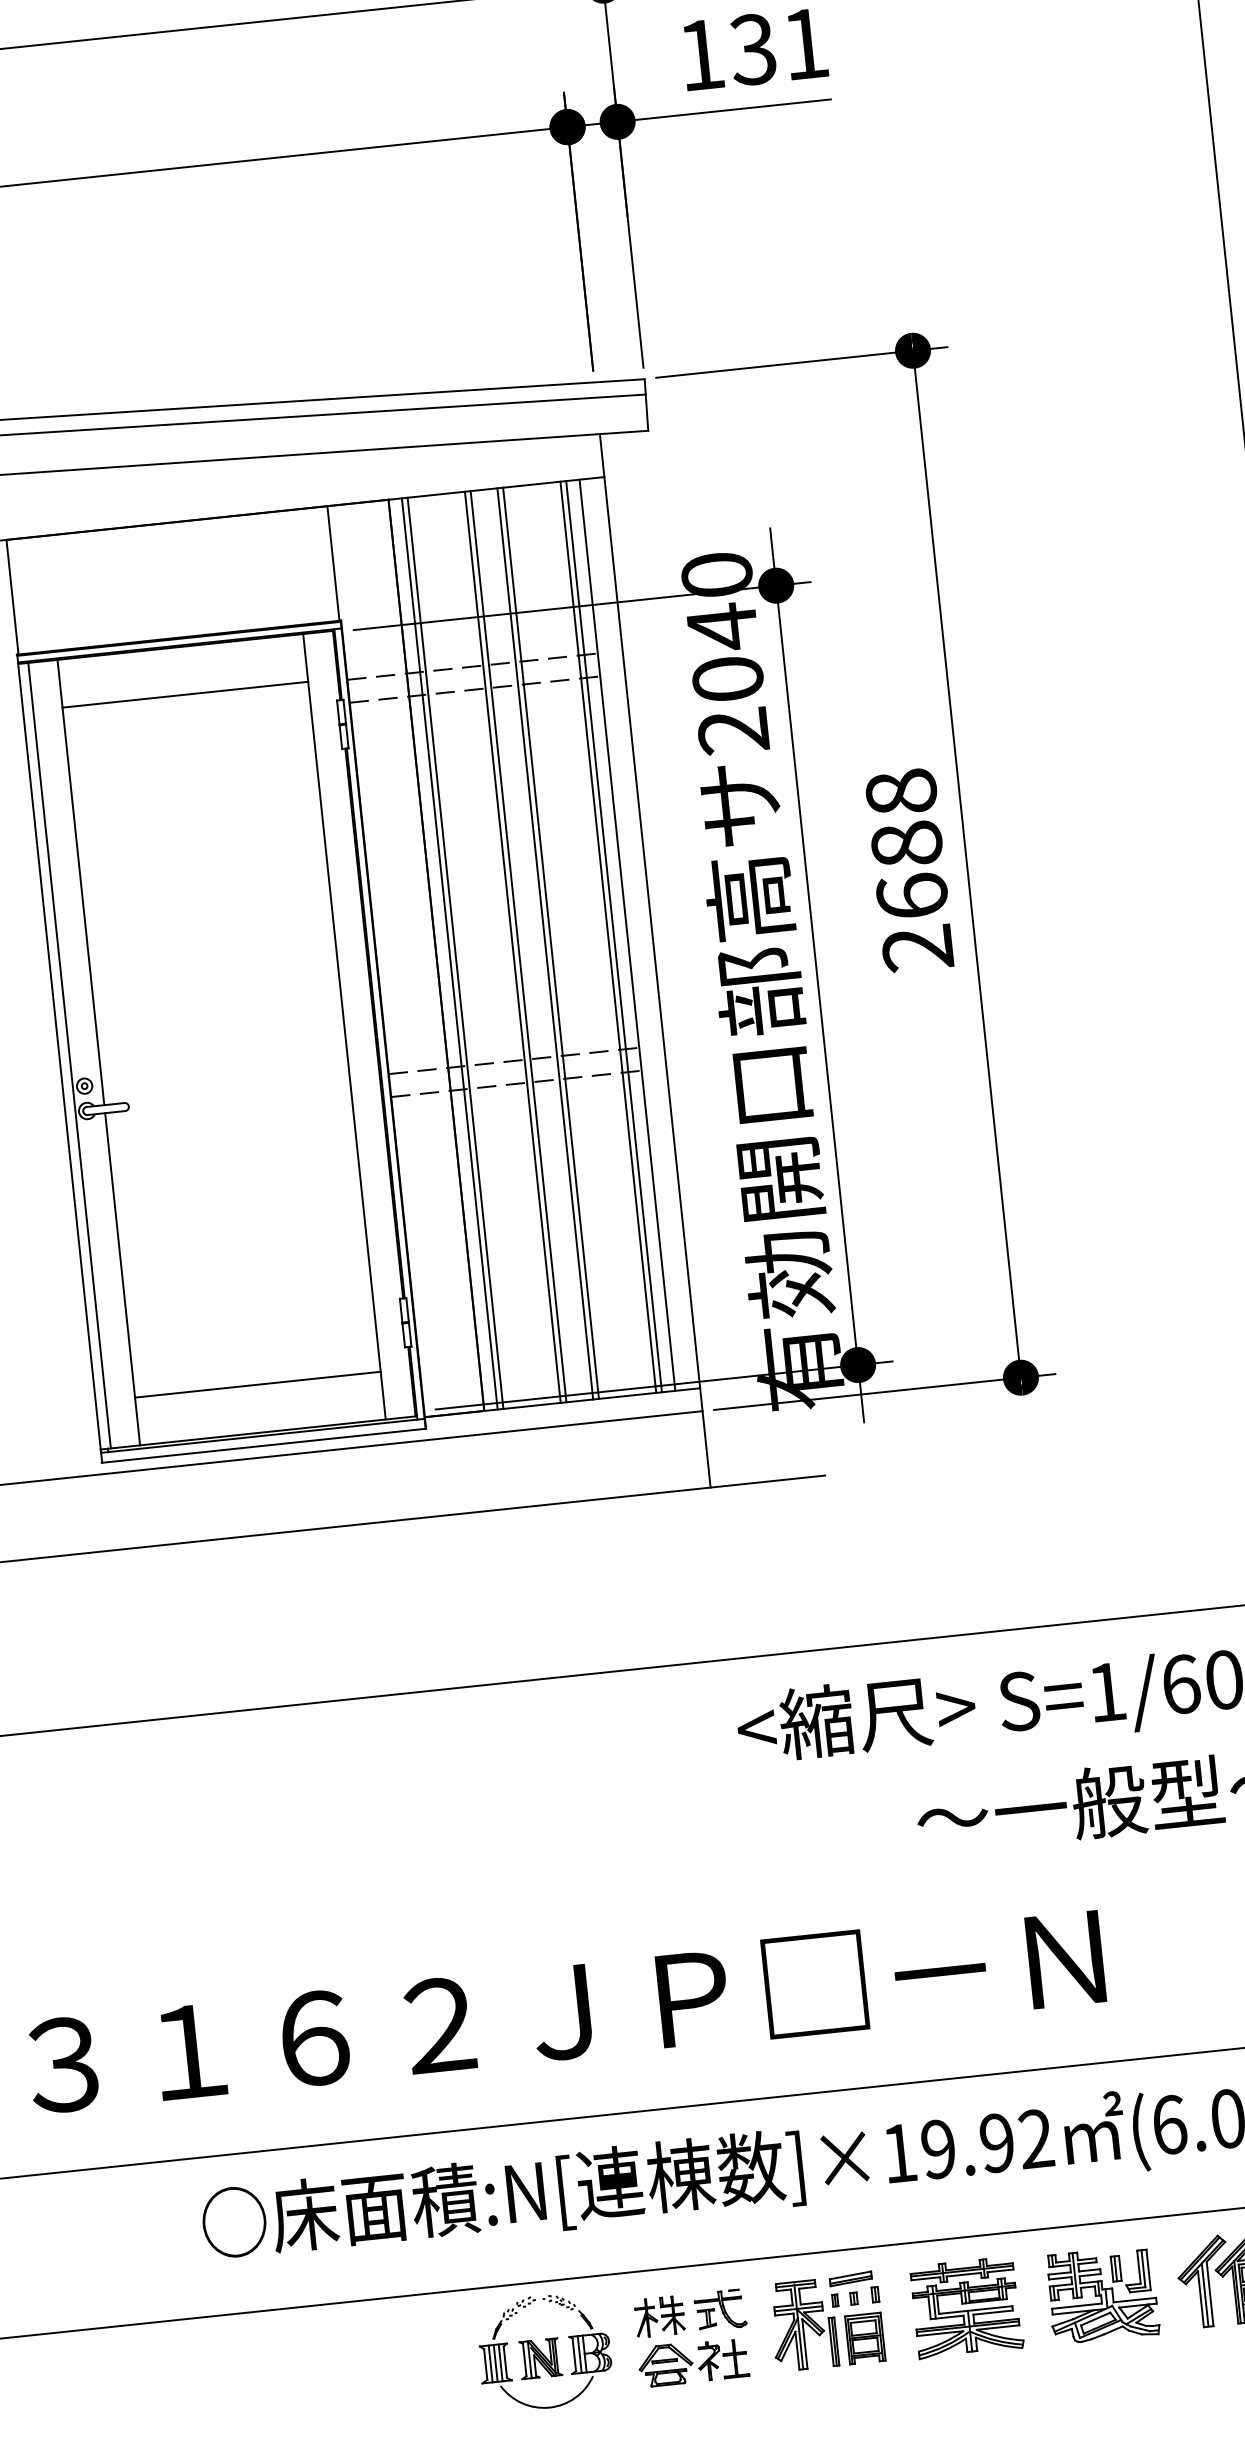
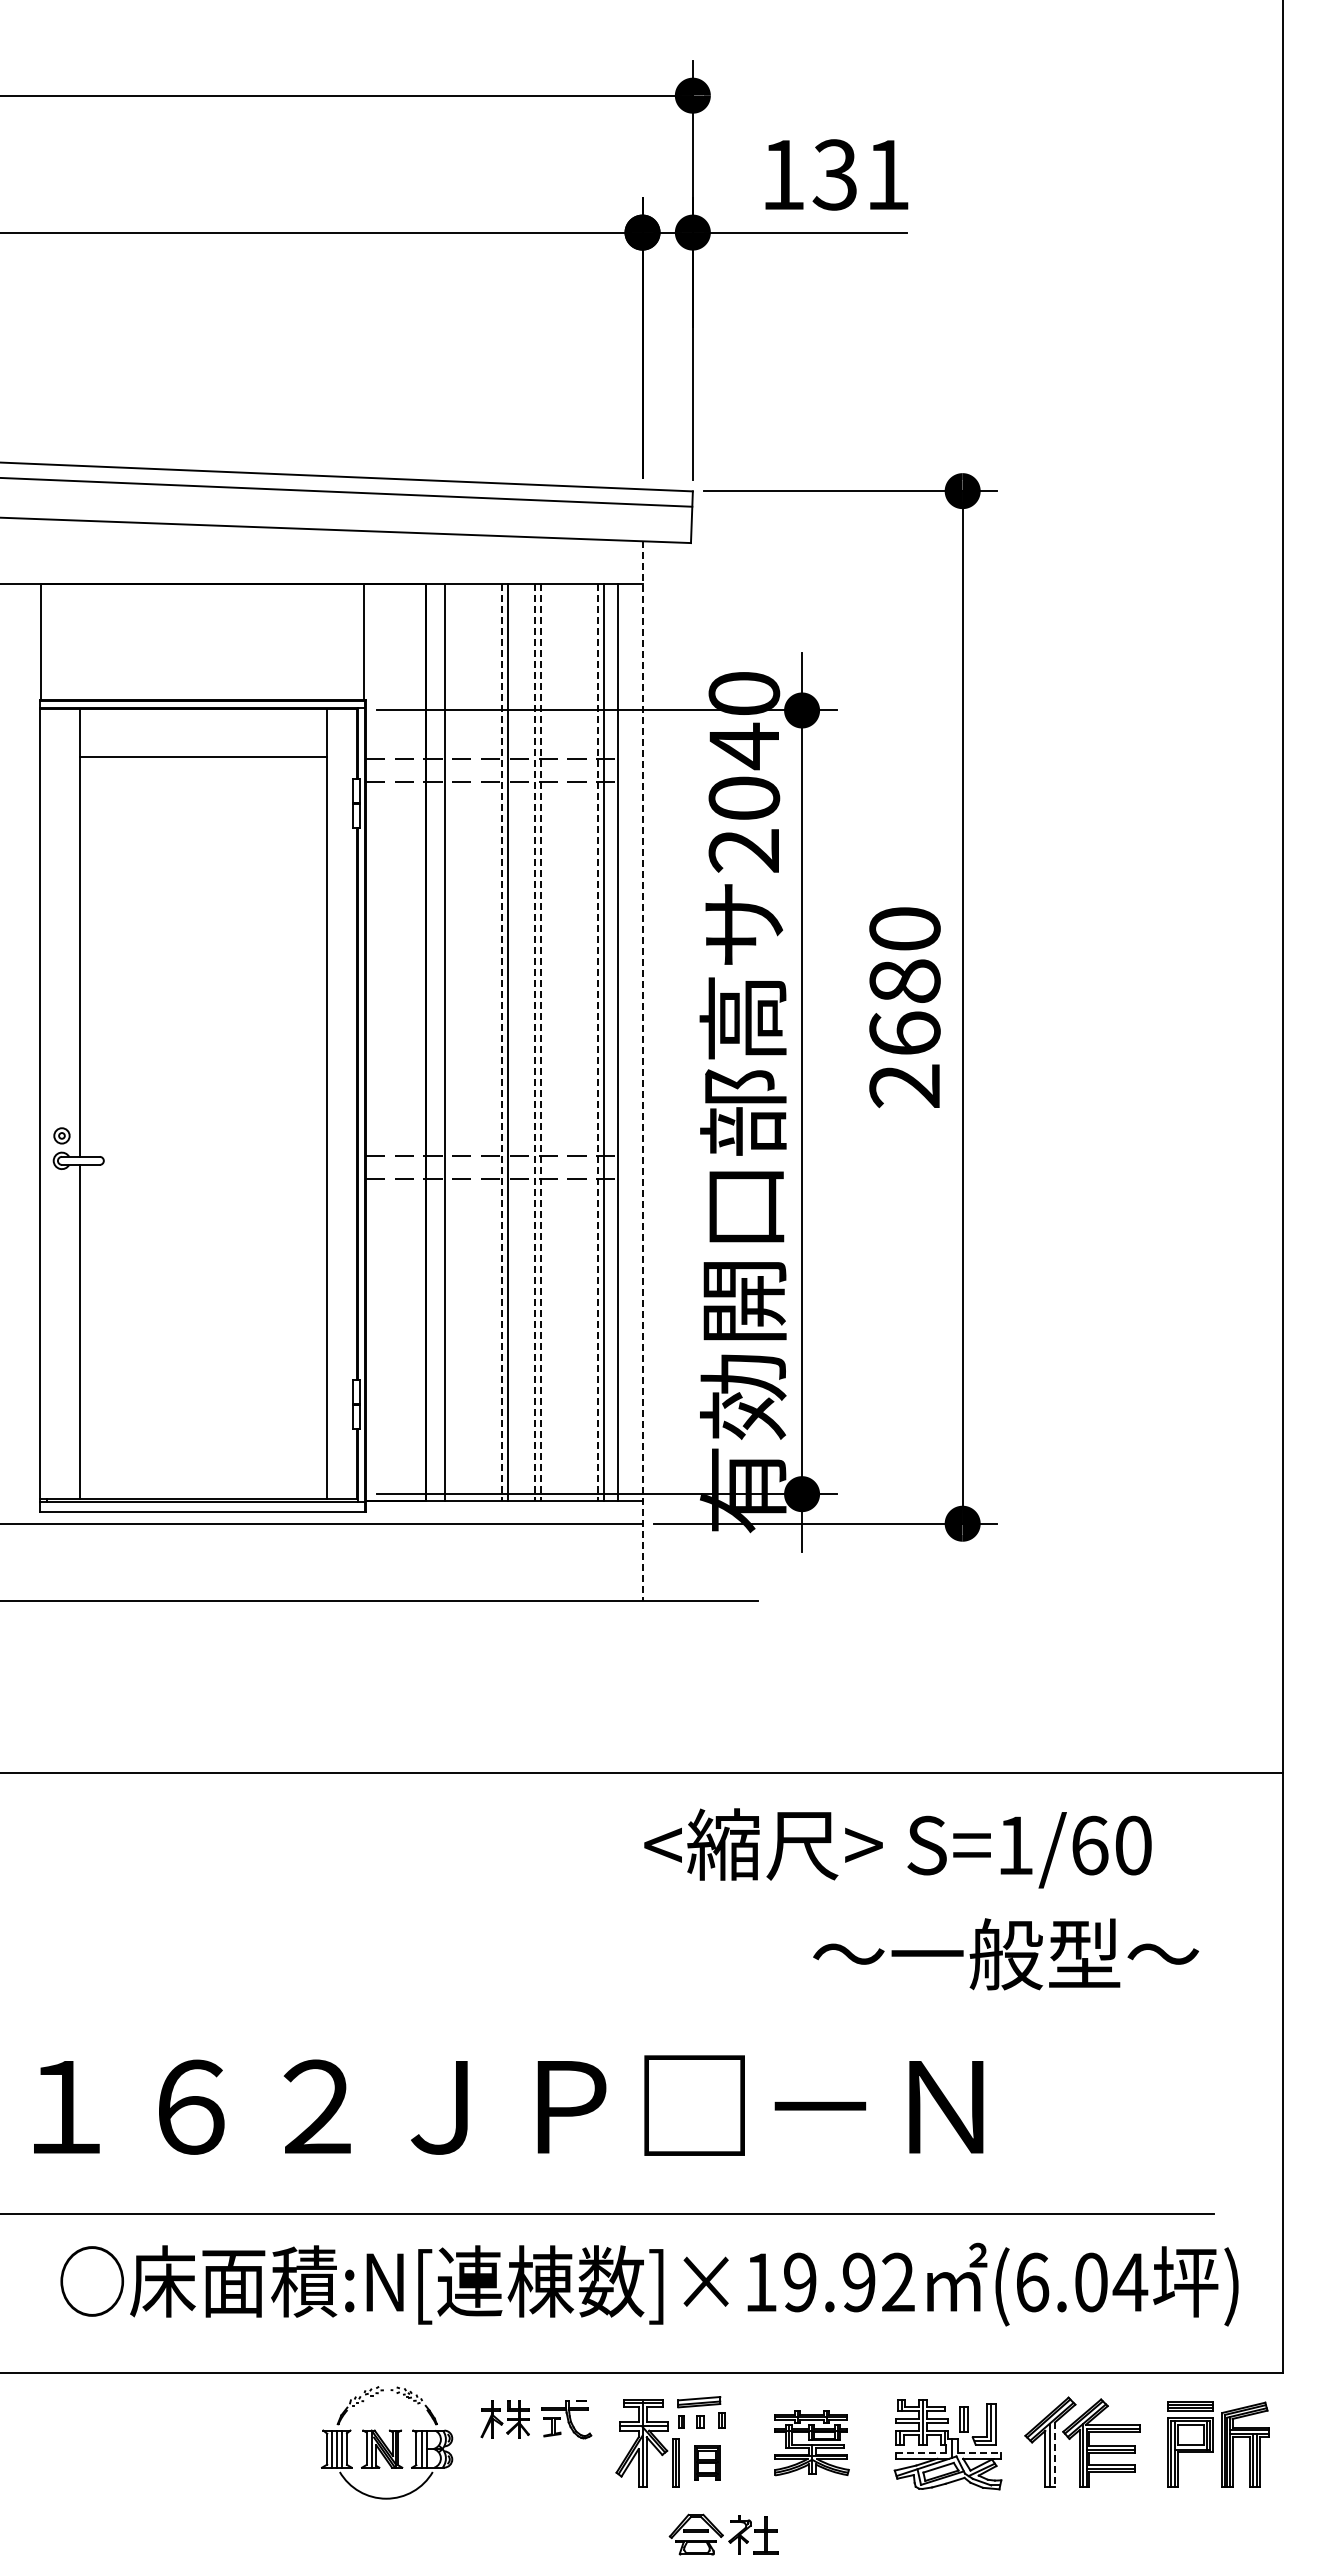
text: (900, 791) -> (904, 928), 2688 -> 2680
line: (608, 938) -> (598, 1043), solid -> dashed
line: (544, 944) -> (534, 1043), solid -> dashed
line: (550, 944) -> (540, 1043), solid -> dashed
line: (513, 948) -> (502, 1043), solid -> dashed
line: (449, 953) -> (438, 1042), removed
line: (655, 960) -> (642, 1070), solid -> dashed
line: (69, 1055) -> (50, 1103), removed
line: (257, 1384) -> (202, 1450), removed
line: (1210, 2294) -> (1055, 2455), solid -> dashed
line: (1135, 2299) -> (980, 2452), solid -> dashed
line: (1077, 2305) -> (921, 2452), solid -> dashed
part: (966, 2307) -> (811, 2442), size x0.7
part: (865, 2338) -> (707, 2462), size x0.7
part: (692, 2362) -> (723, 2534), moved

